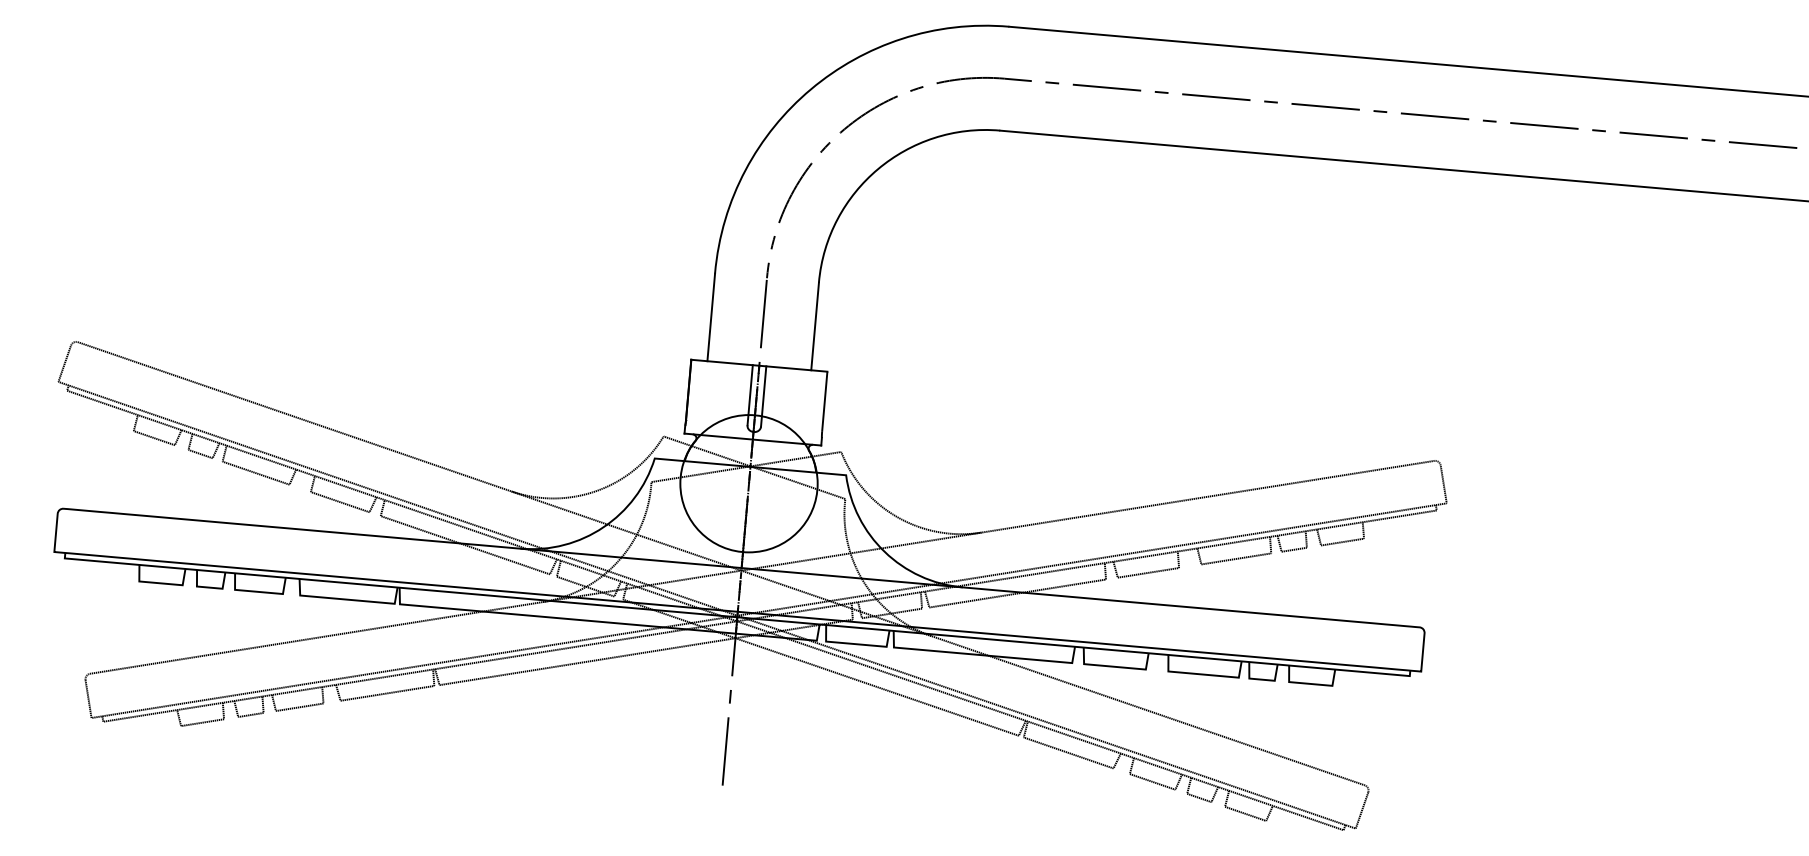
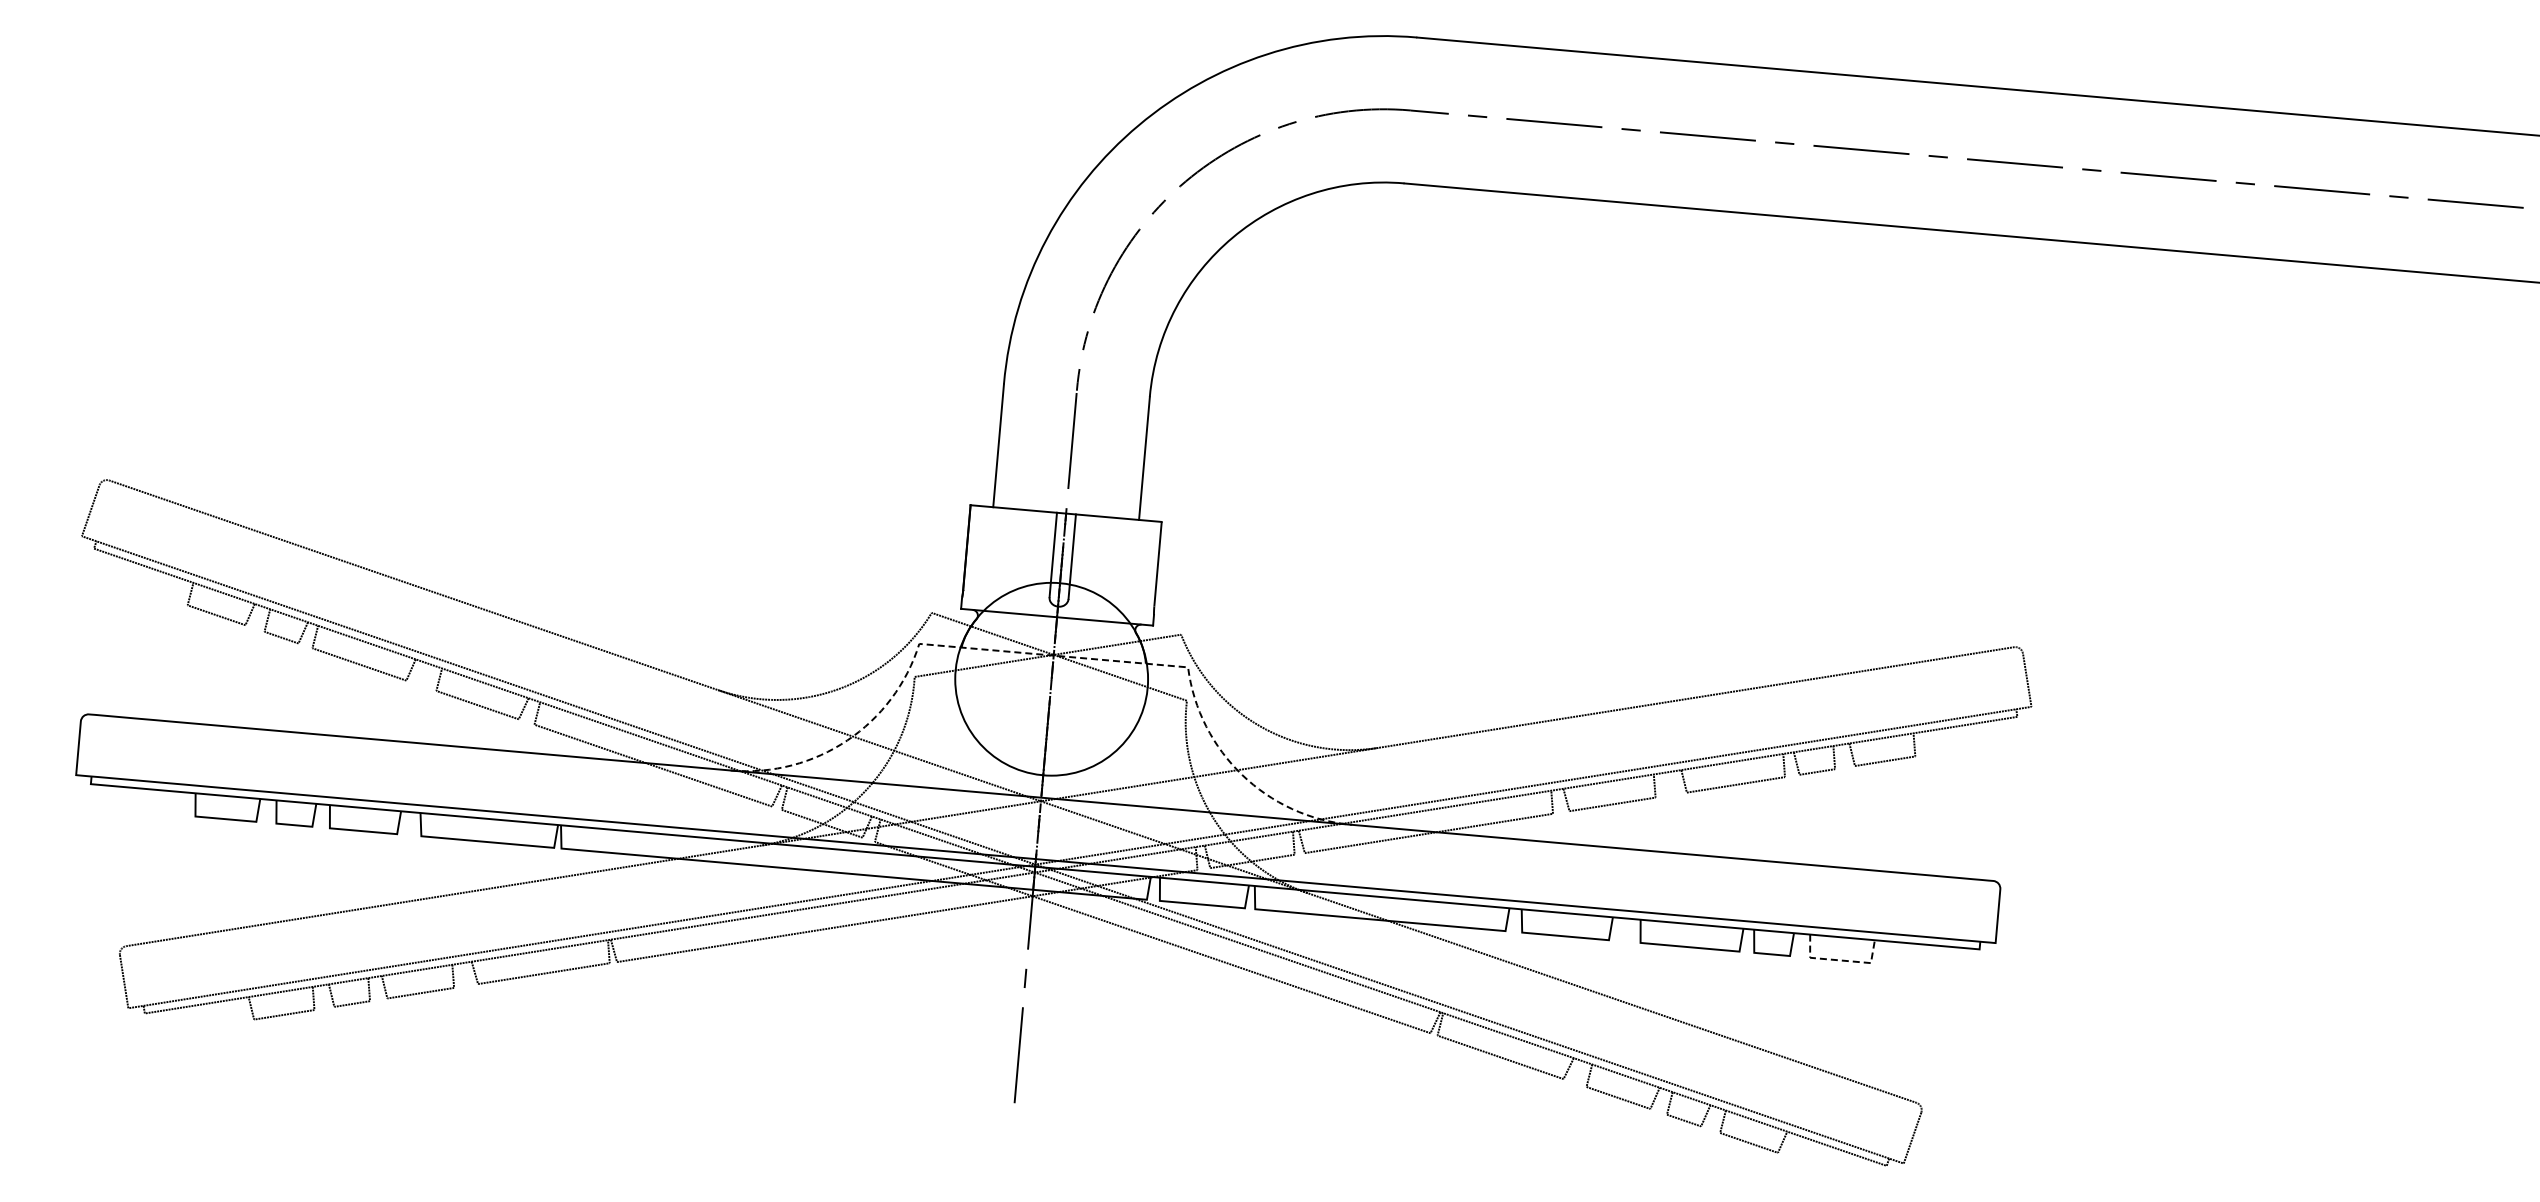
line: (750, 466) -> (1053, 655), solid -> dashed
line: (1310, 683) -> (1840, 960), solid -> dashed

